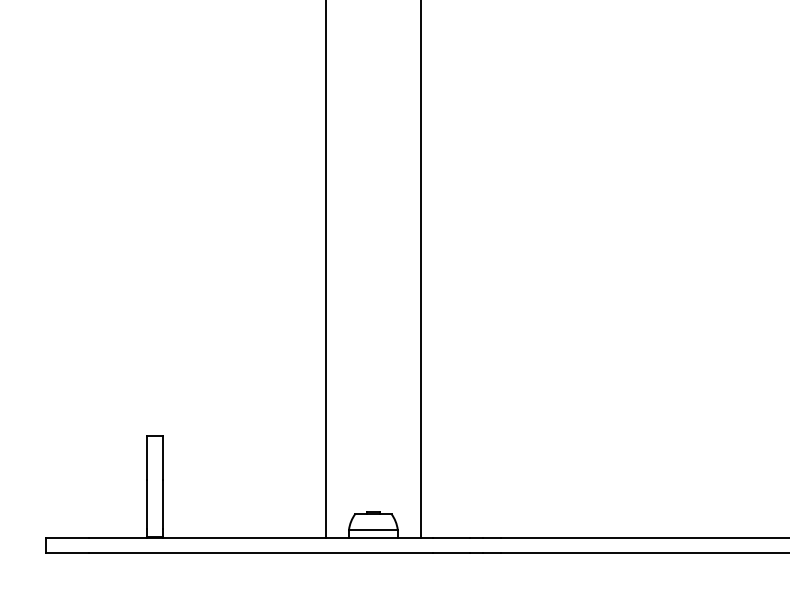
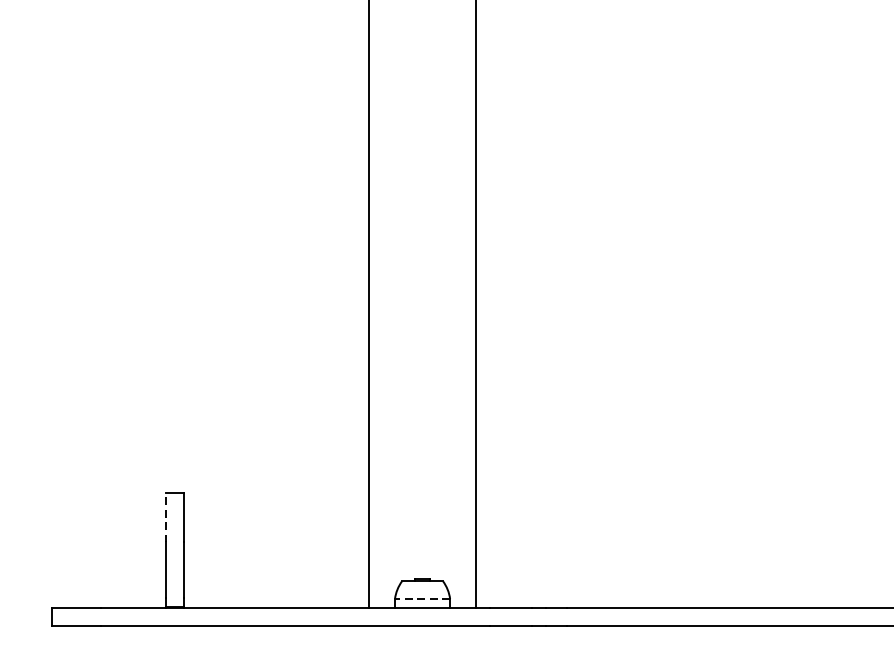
line: (146, 457) -> (165, 517), solid -> dashed
line: (372, 529) -> (421, 598), solid -> dashed

